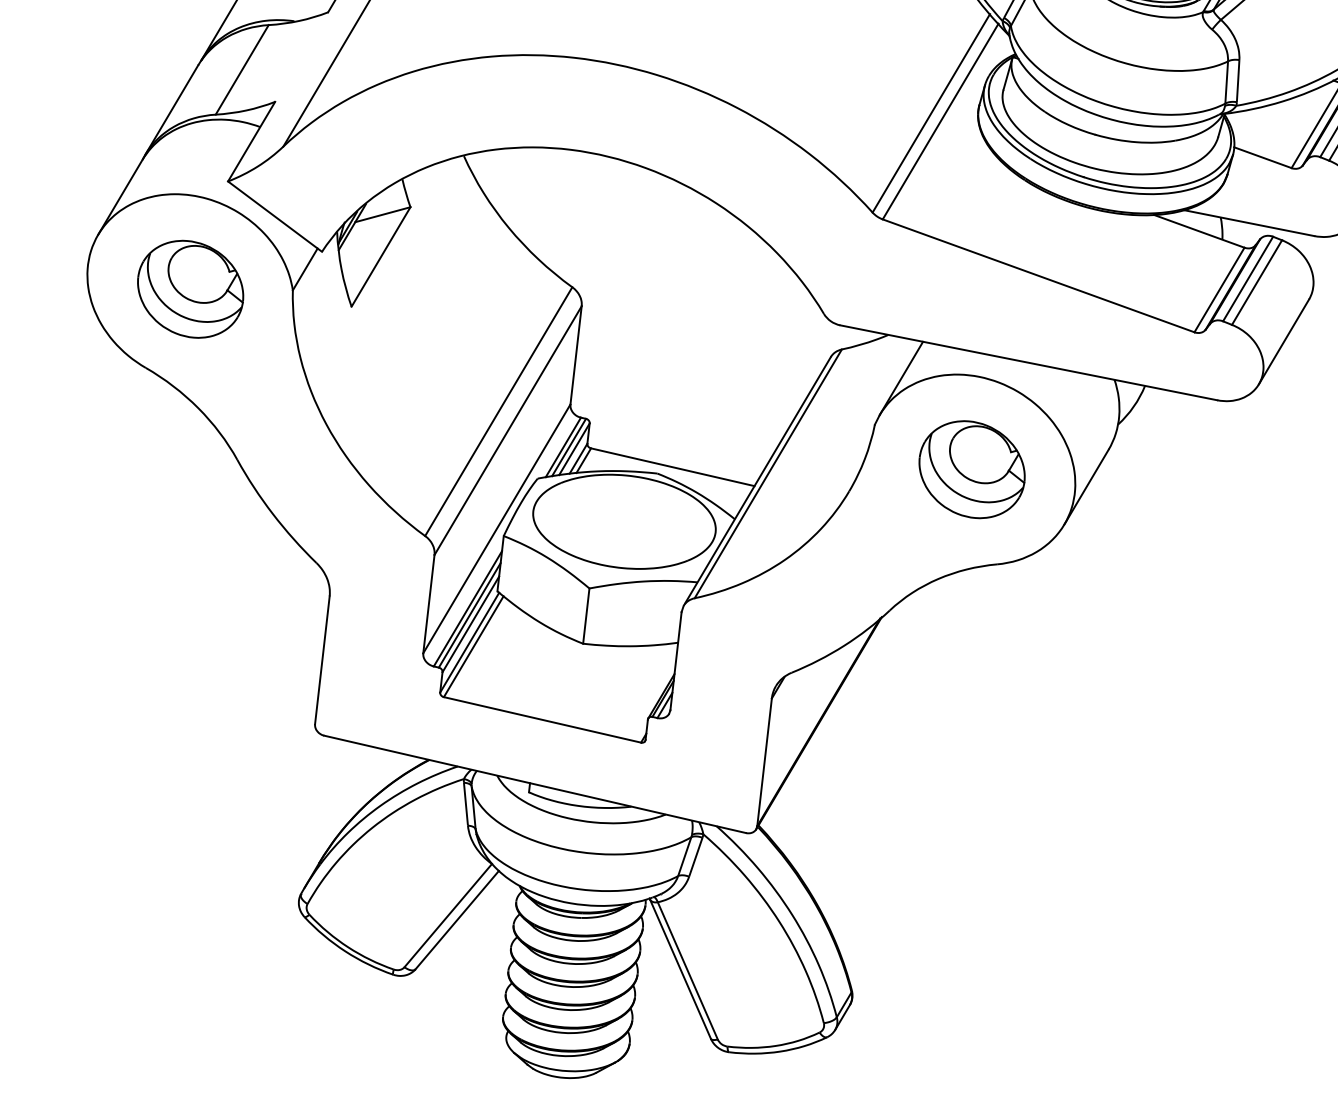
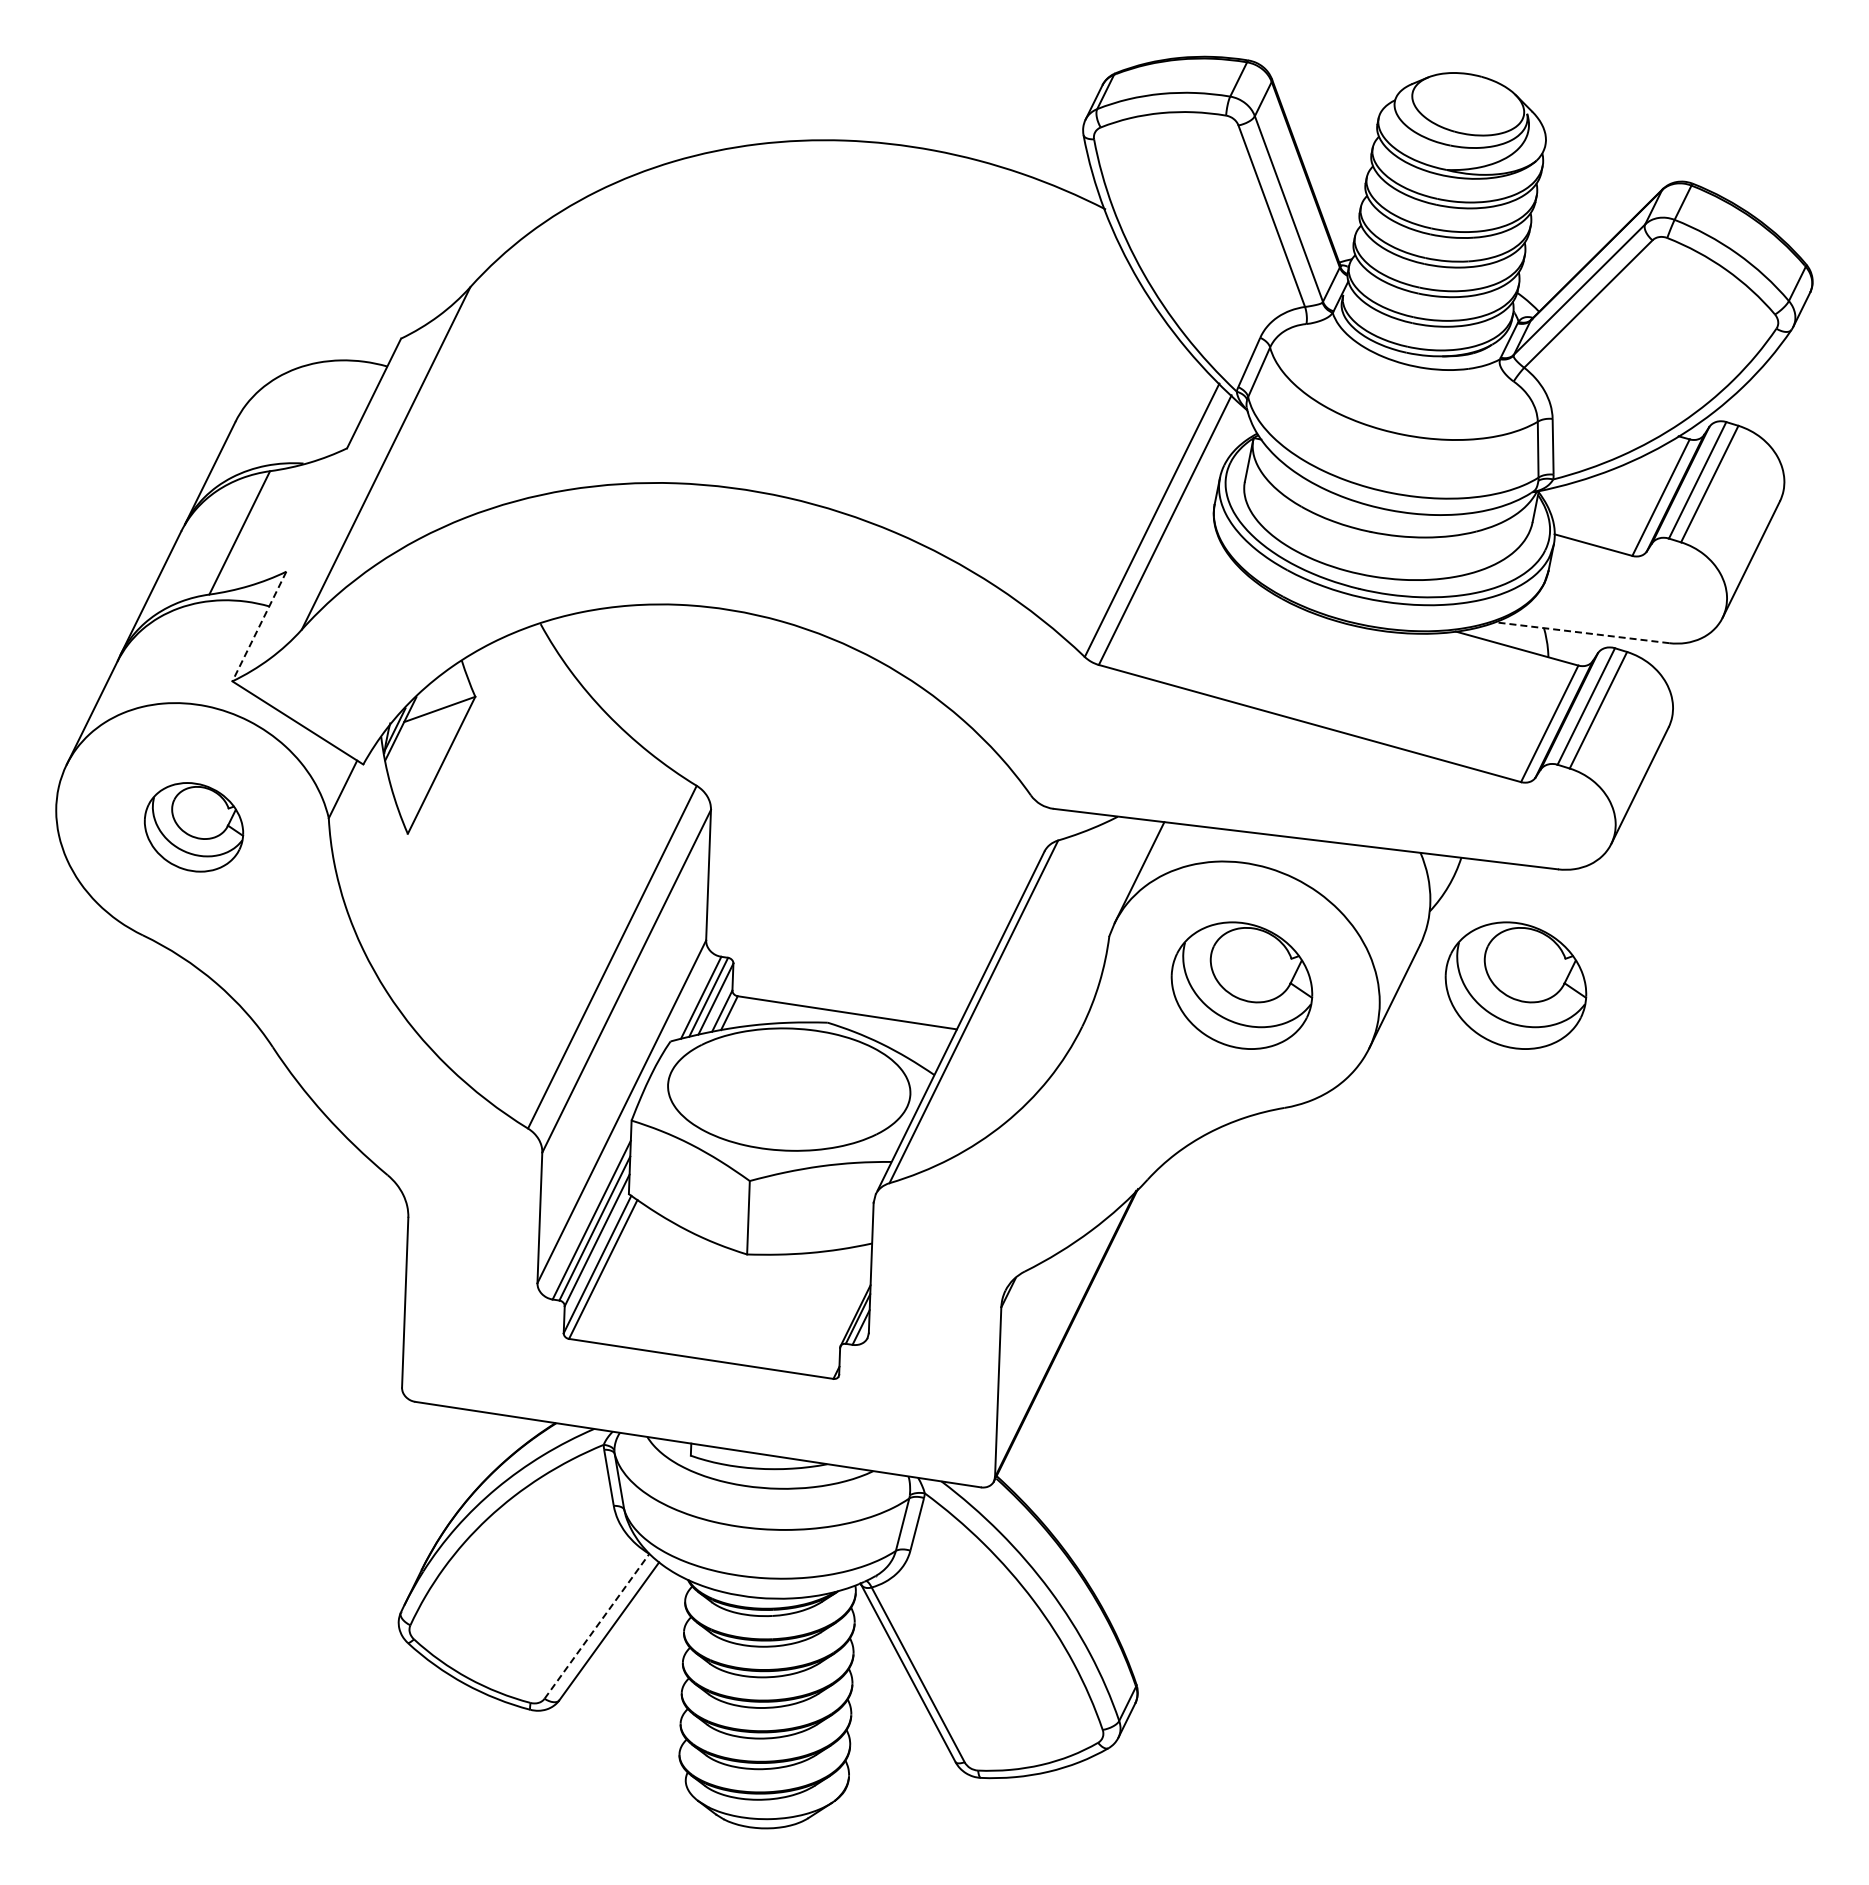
line: (251, 141) -> (259, 626), solid -> dashed
line: (1249, 222) -> (1582, 632), solid -> dashed
part: (190, 289) -> (193, 827), size x0.7
part: (1178, 485) -> (1515, 985), added
line: (448, 914) -> (597, 1625), solid -> dashed

